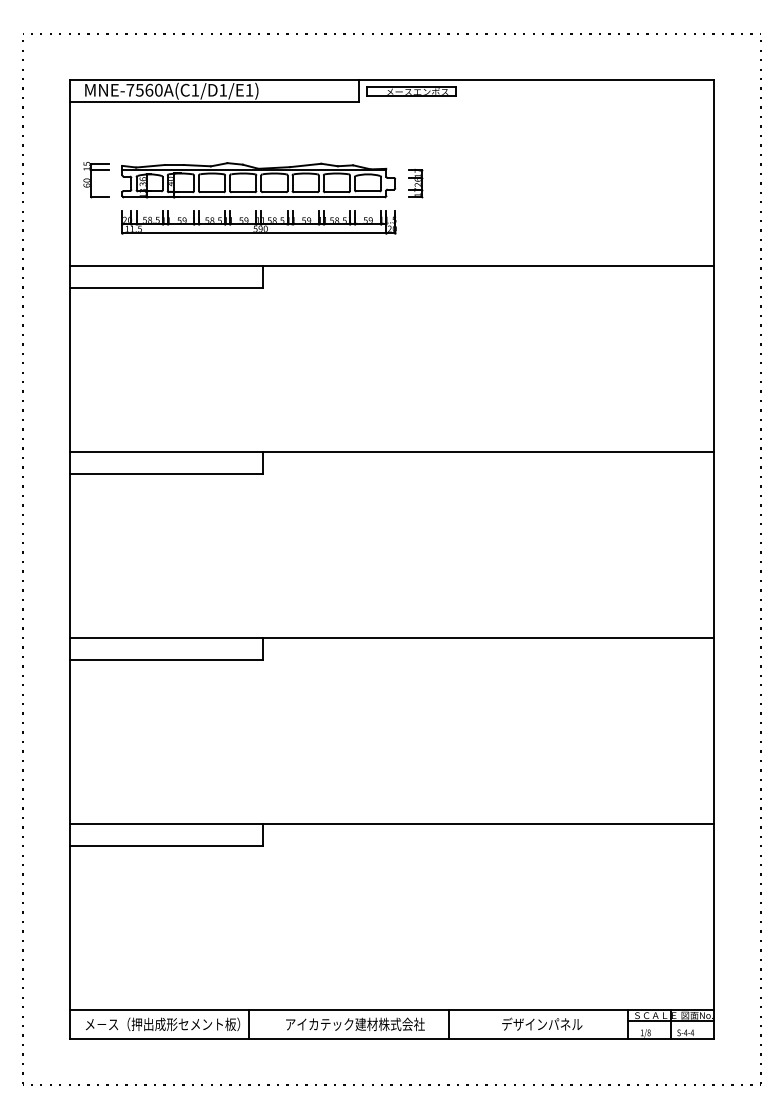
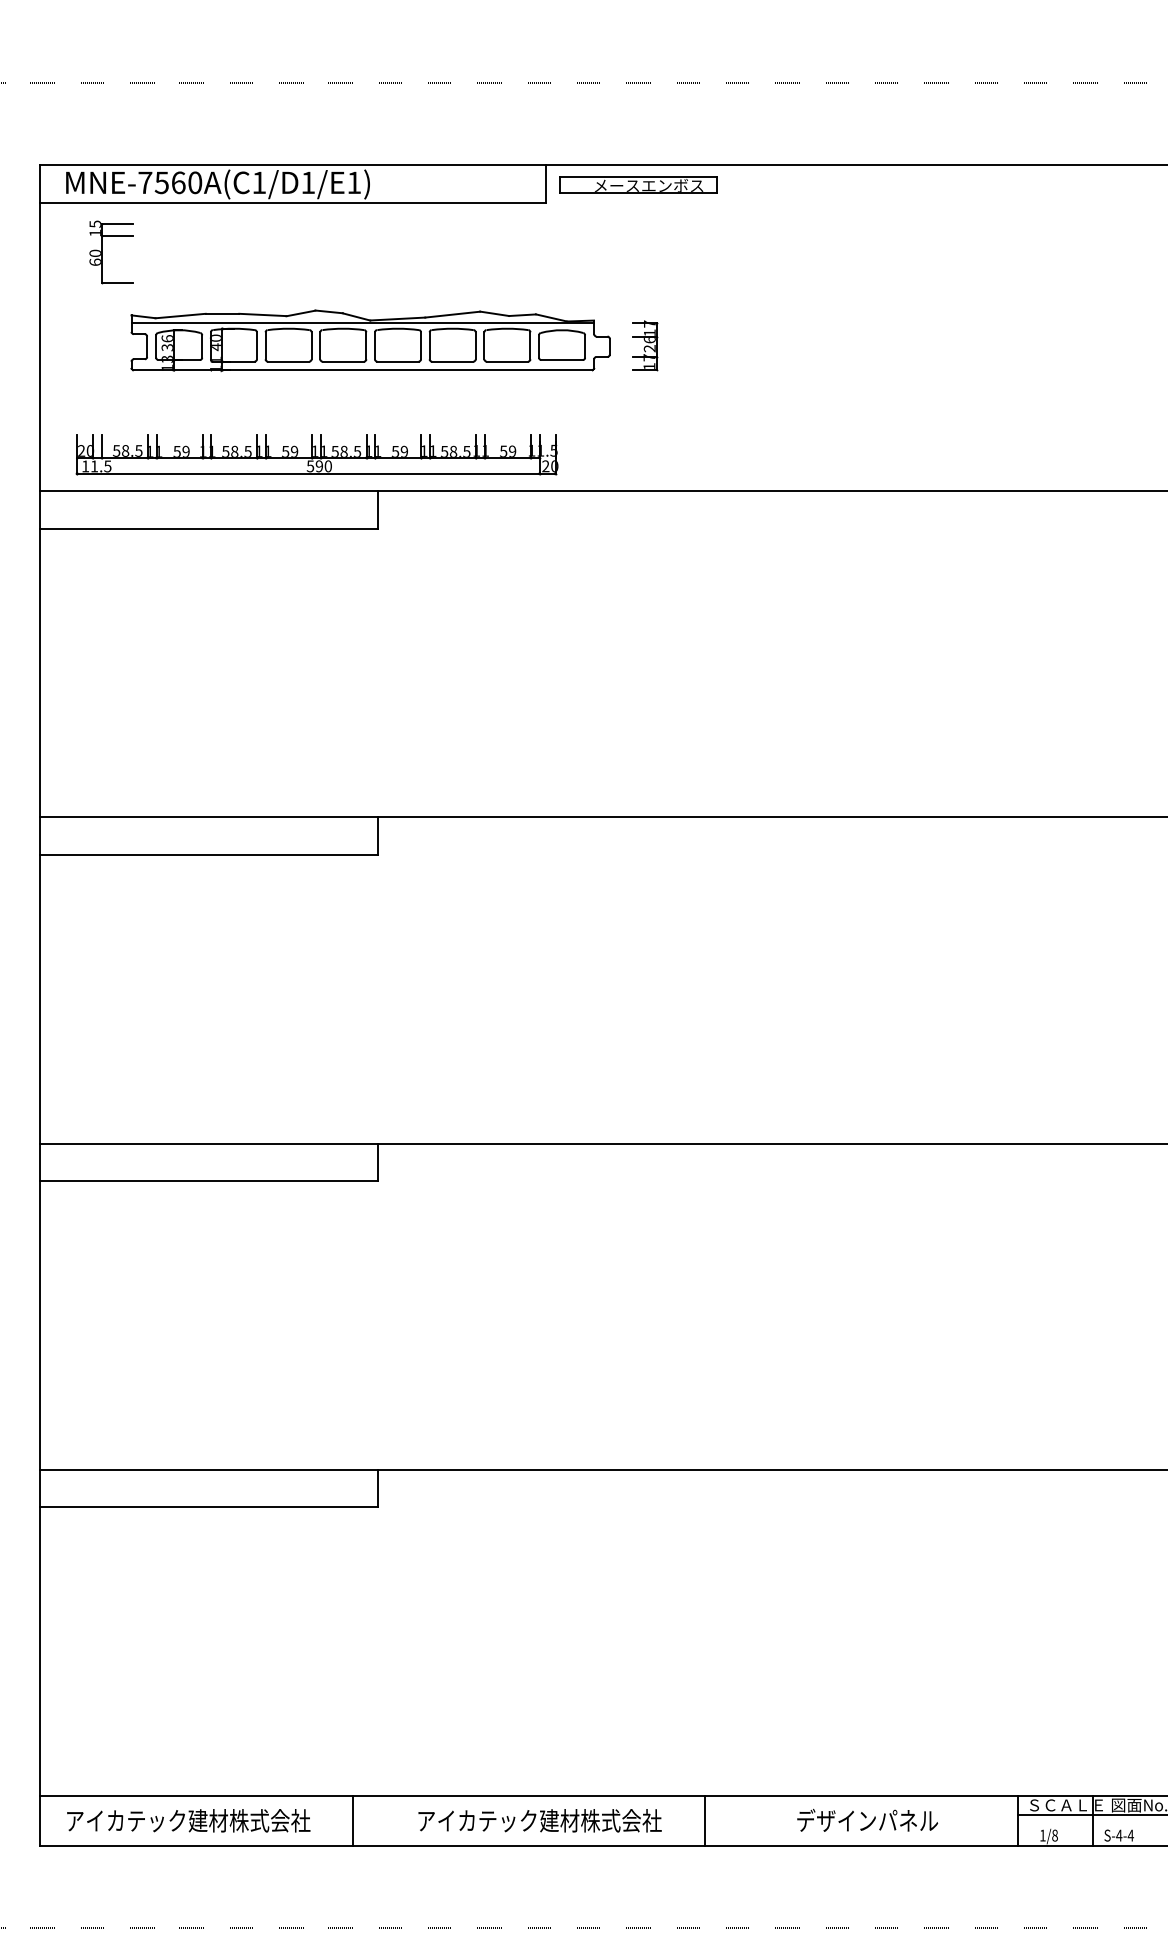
part: (96, 180) -> (112, 253), moved
part: (258, 222) -> (315, 454), moved
text: (162, 1024) -> (201, 1820), メ－ス（押出成形セメント板） -> アイカテック建材株式会社

